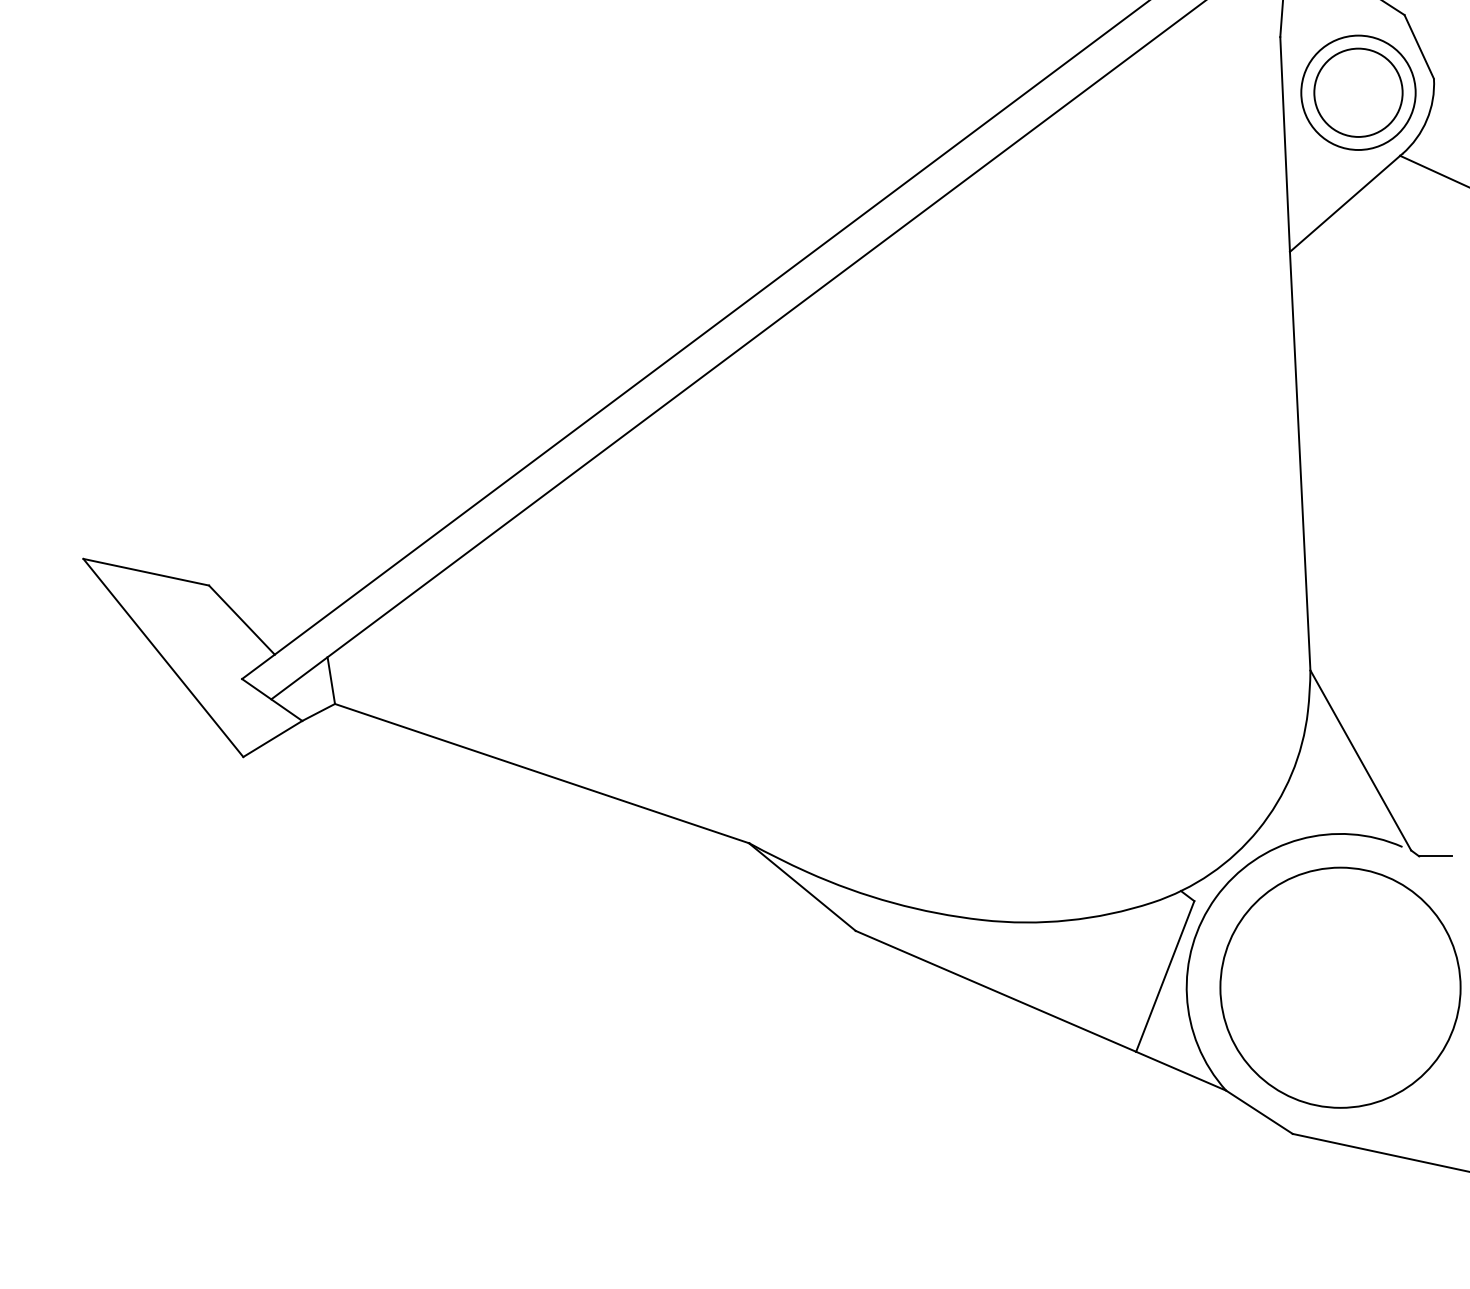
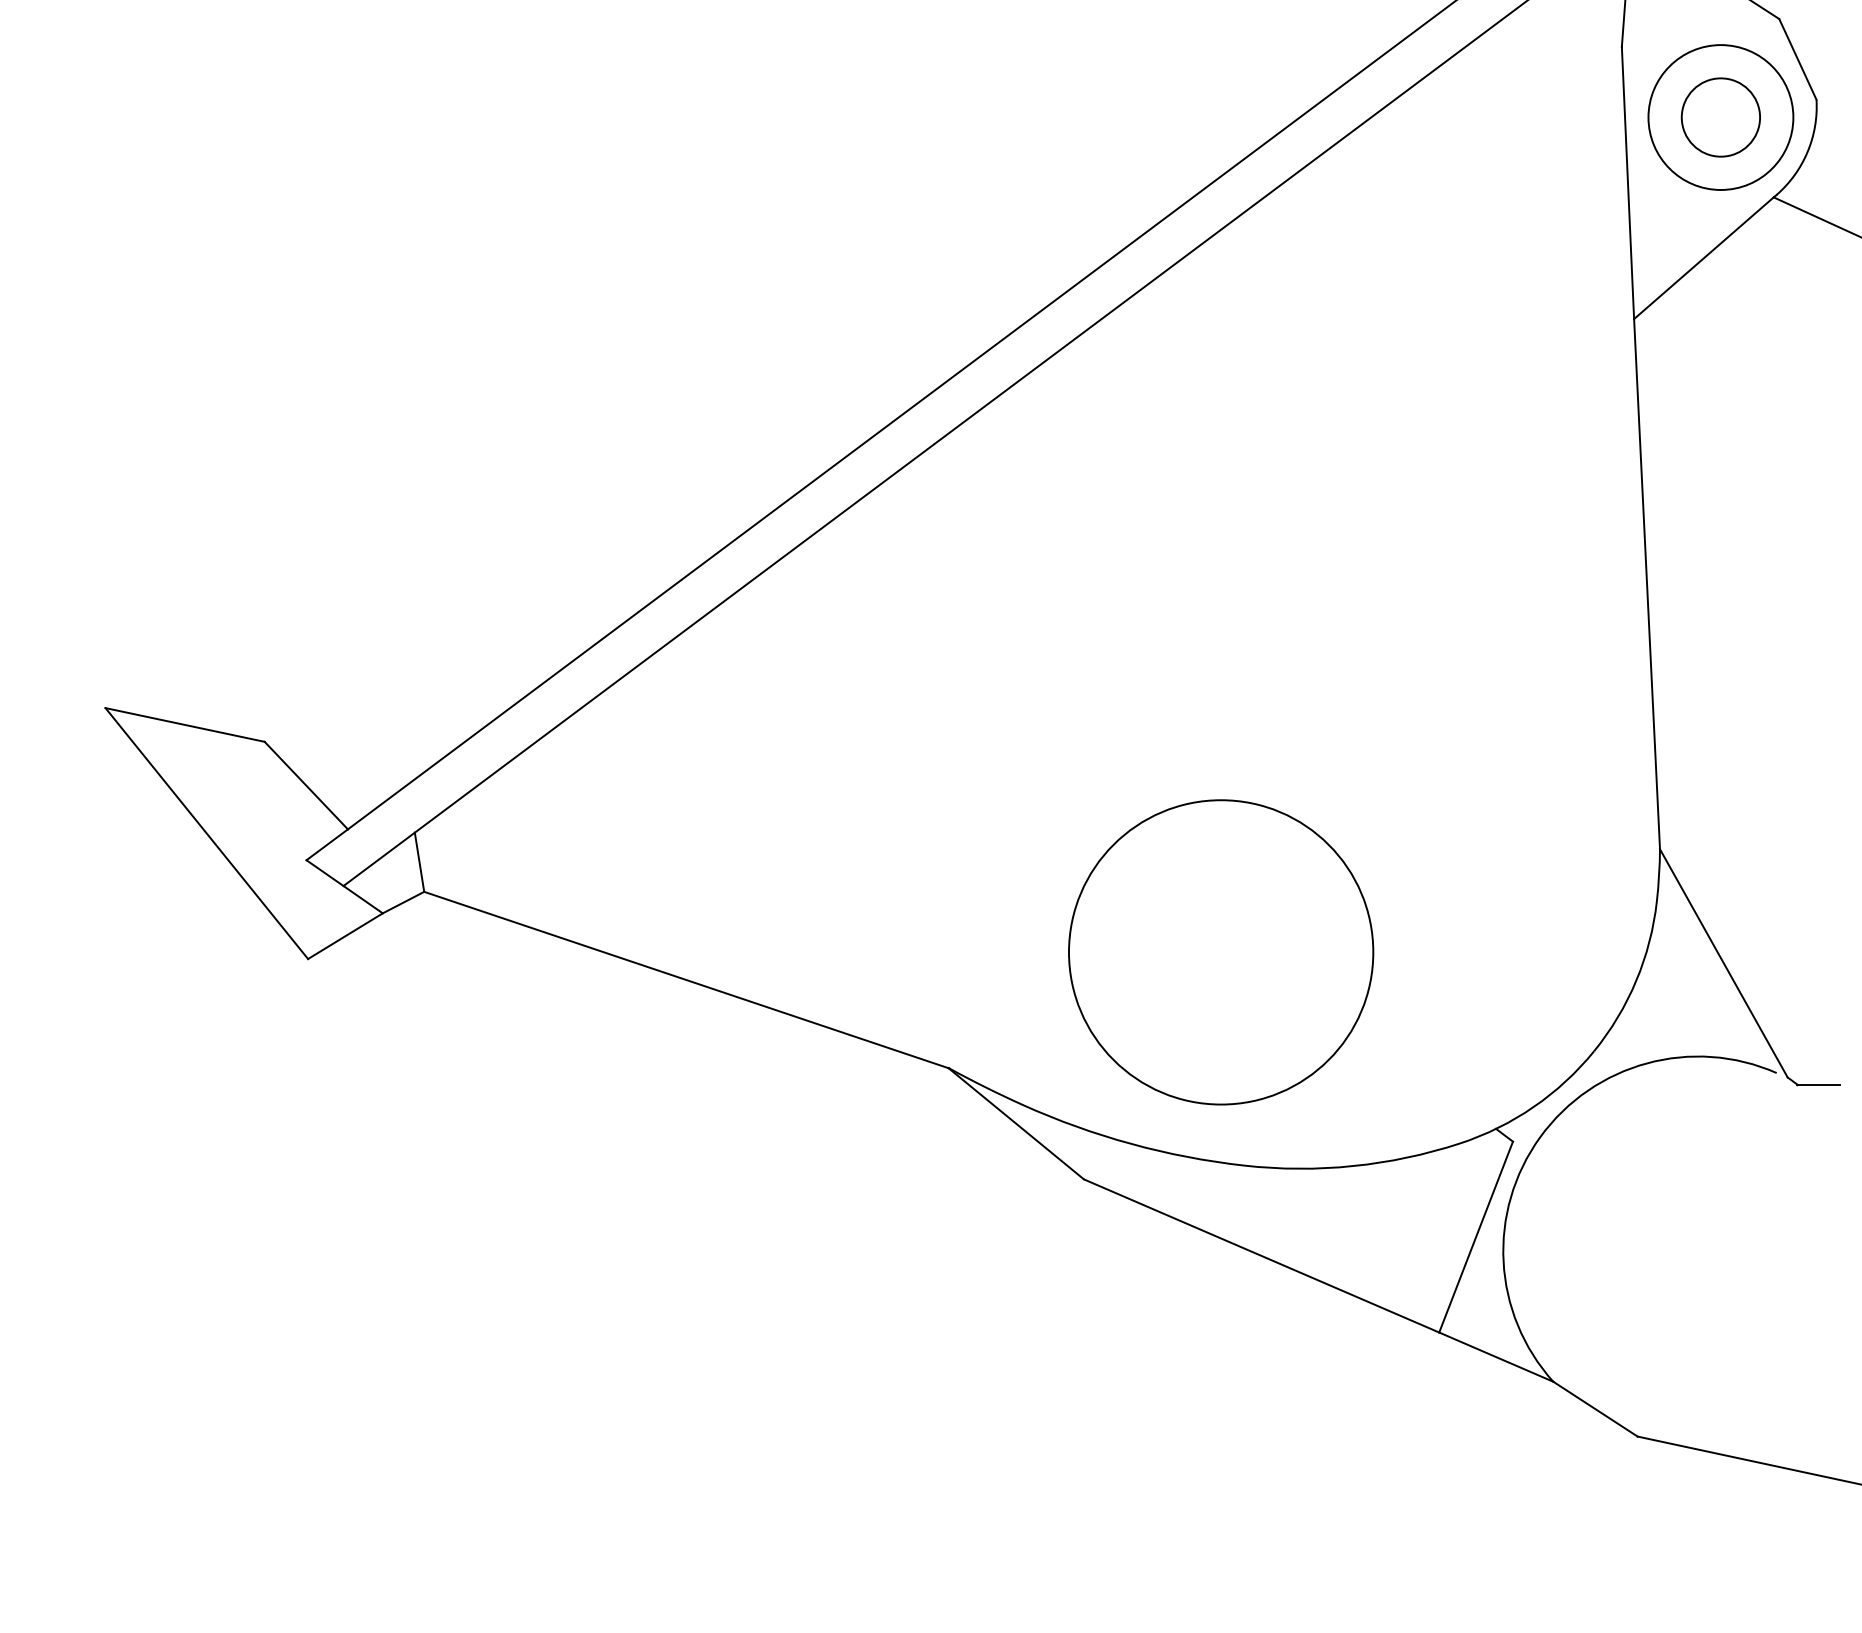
circle: (1358, 92) -> (1720, 117), size x0.7
circle: (1340, 987) -> (1221, 952), moved

